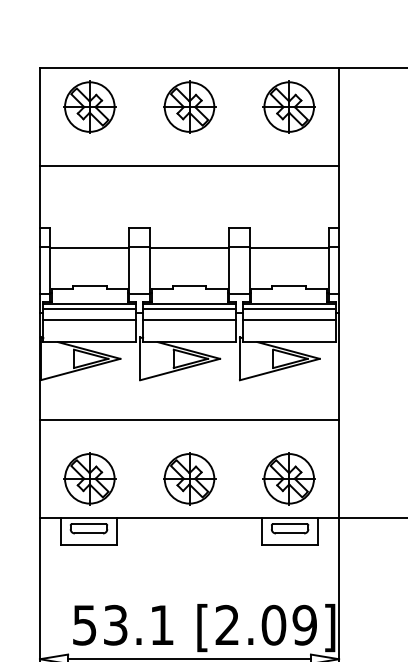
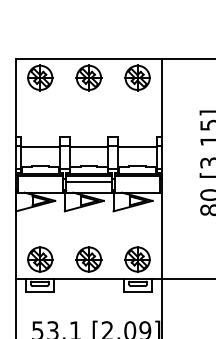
line: (188, 165) -> (88, 106), removed
line: (88, 319) -> (39, 181), removed
line: (288, 319) -> (137, 181), removed
line: (188, 419) -> (88, 230), removed

